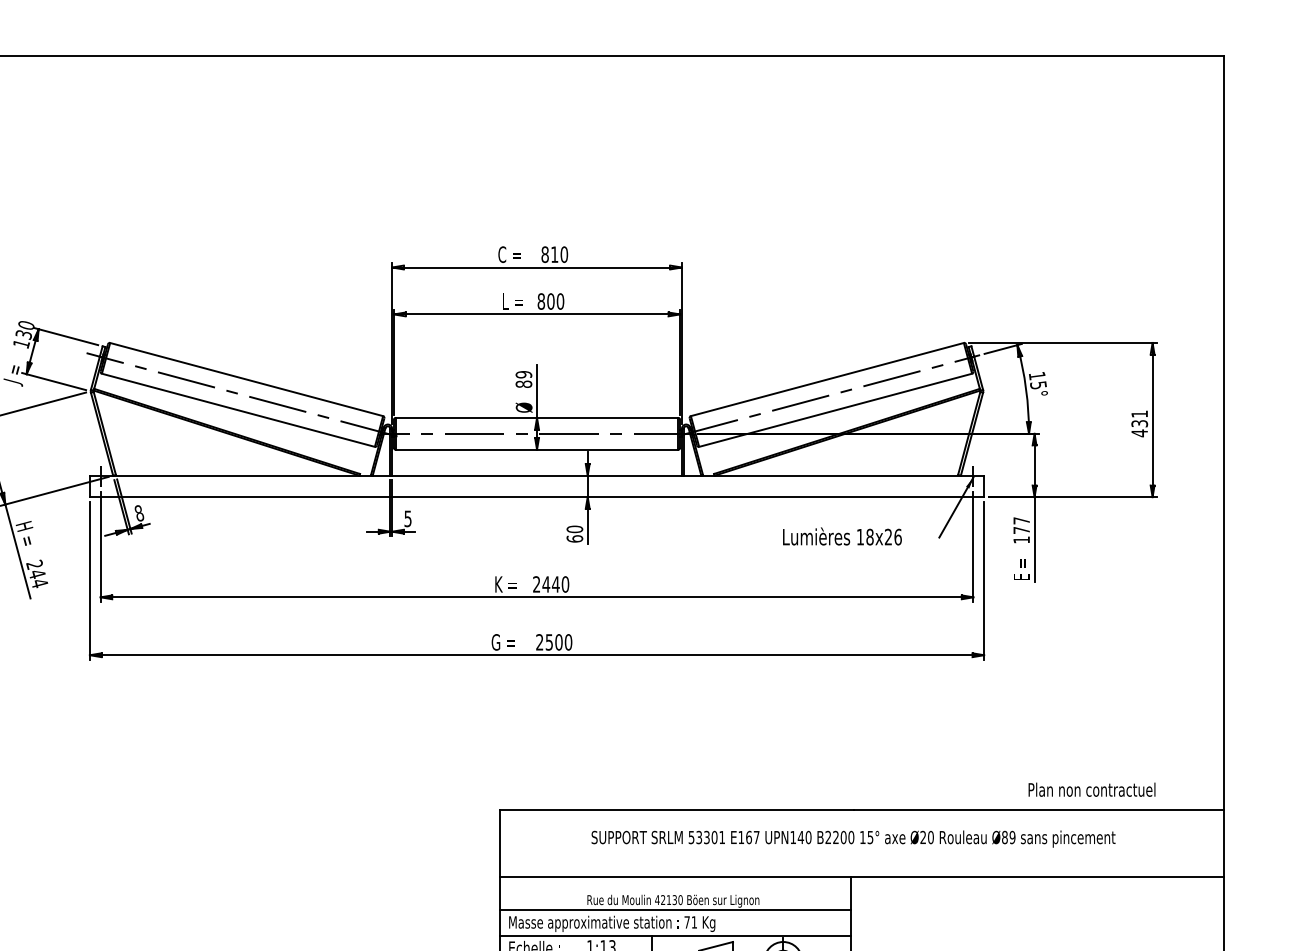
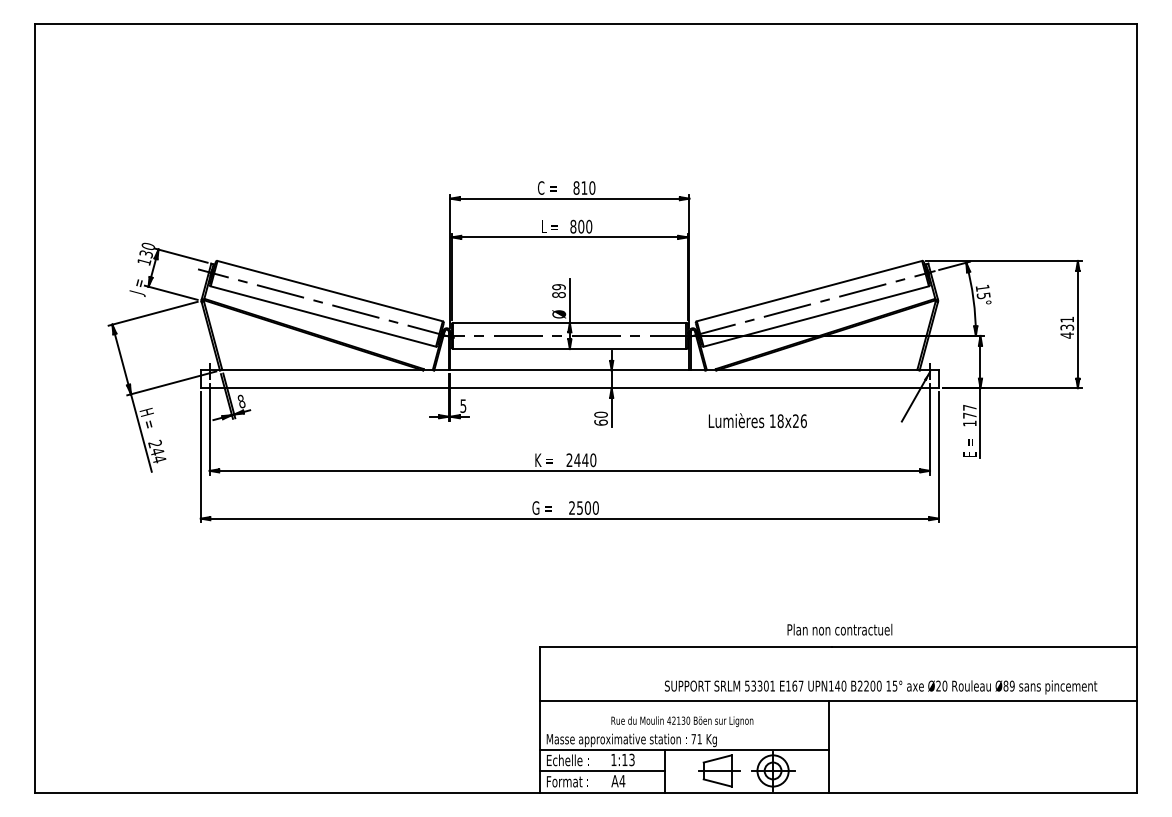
text: (841, 536) -> (757, 420), moved
text: (1091, 789) -> (839, 629), moved
text: (854, 839) -> (881, 687), moved
line: (674, 910) -> (683, 729), removed

